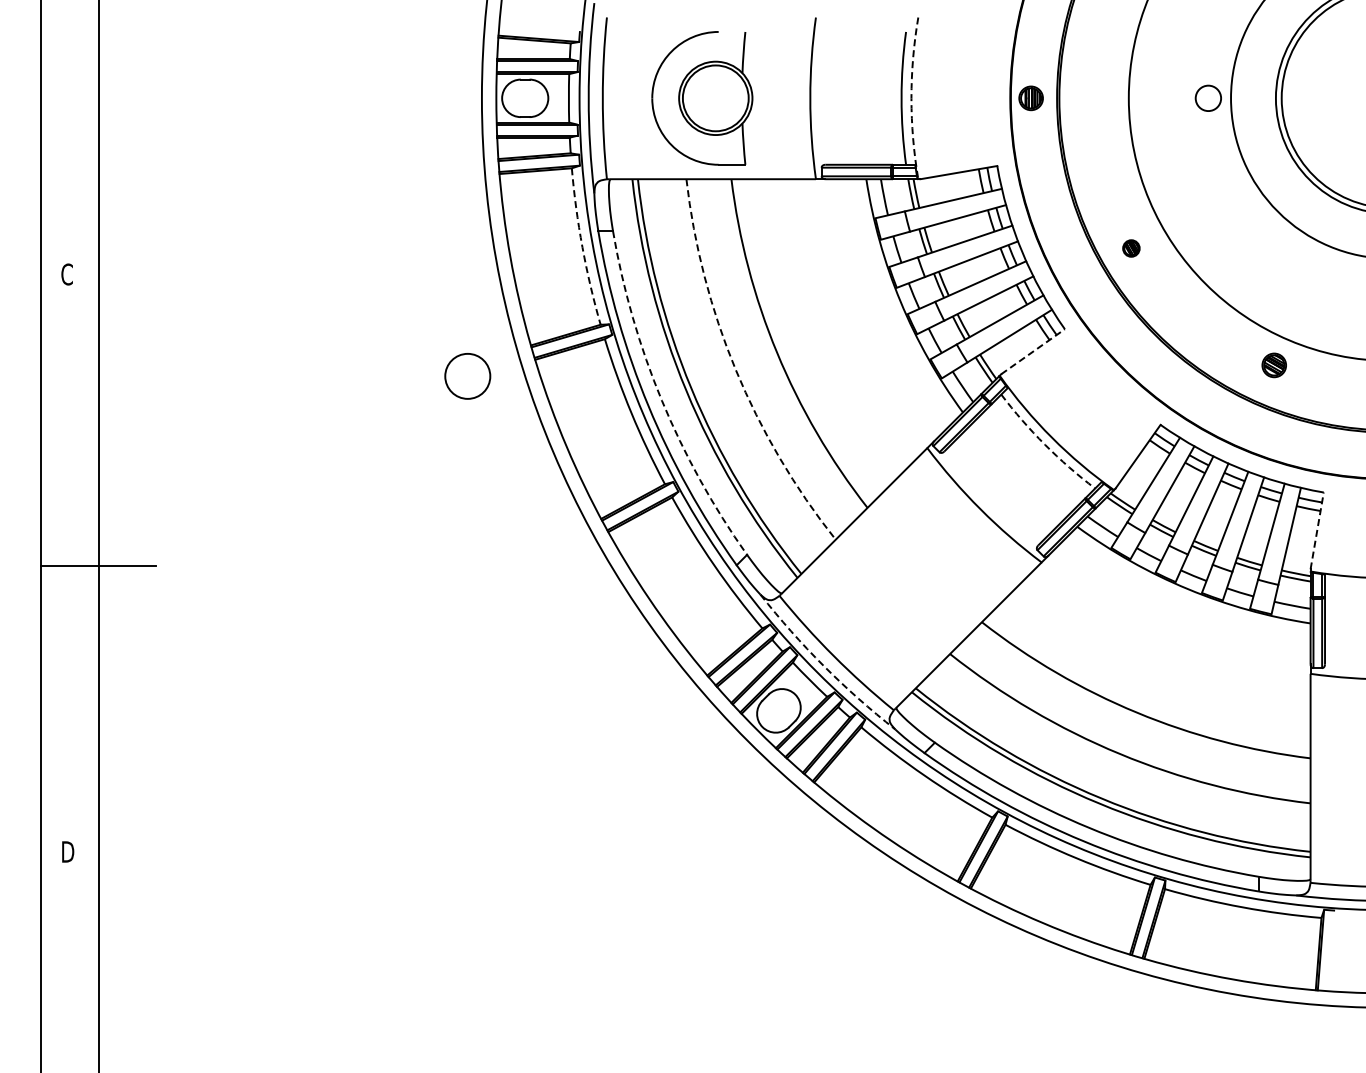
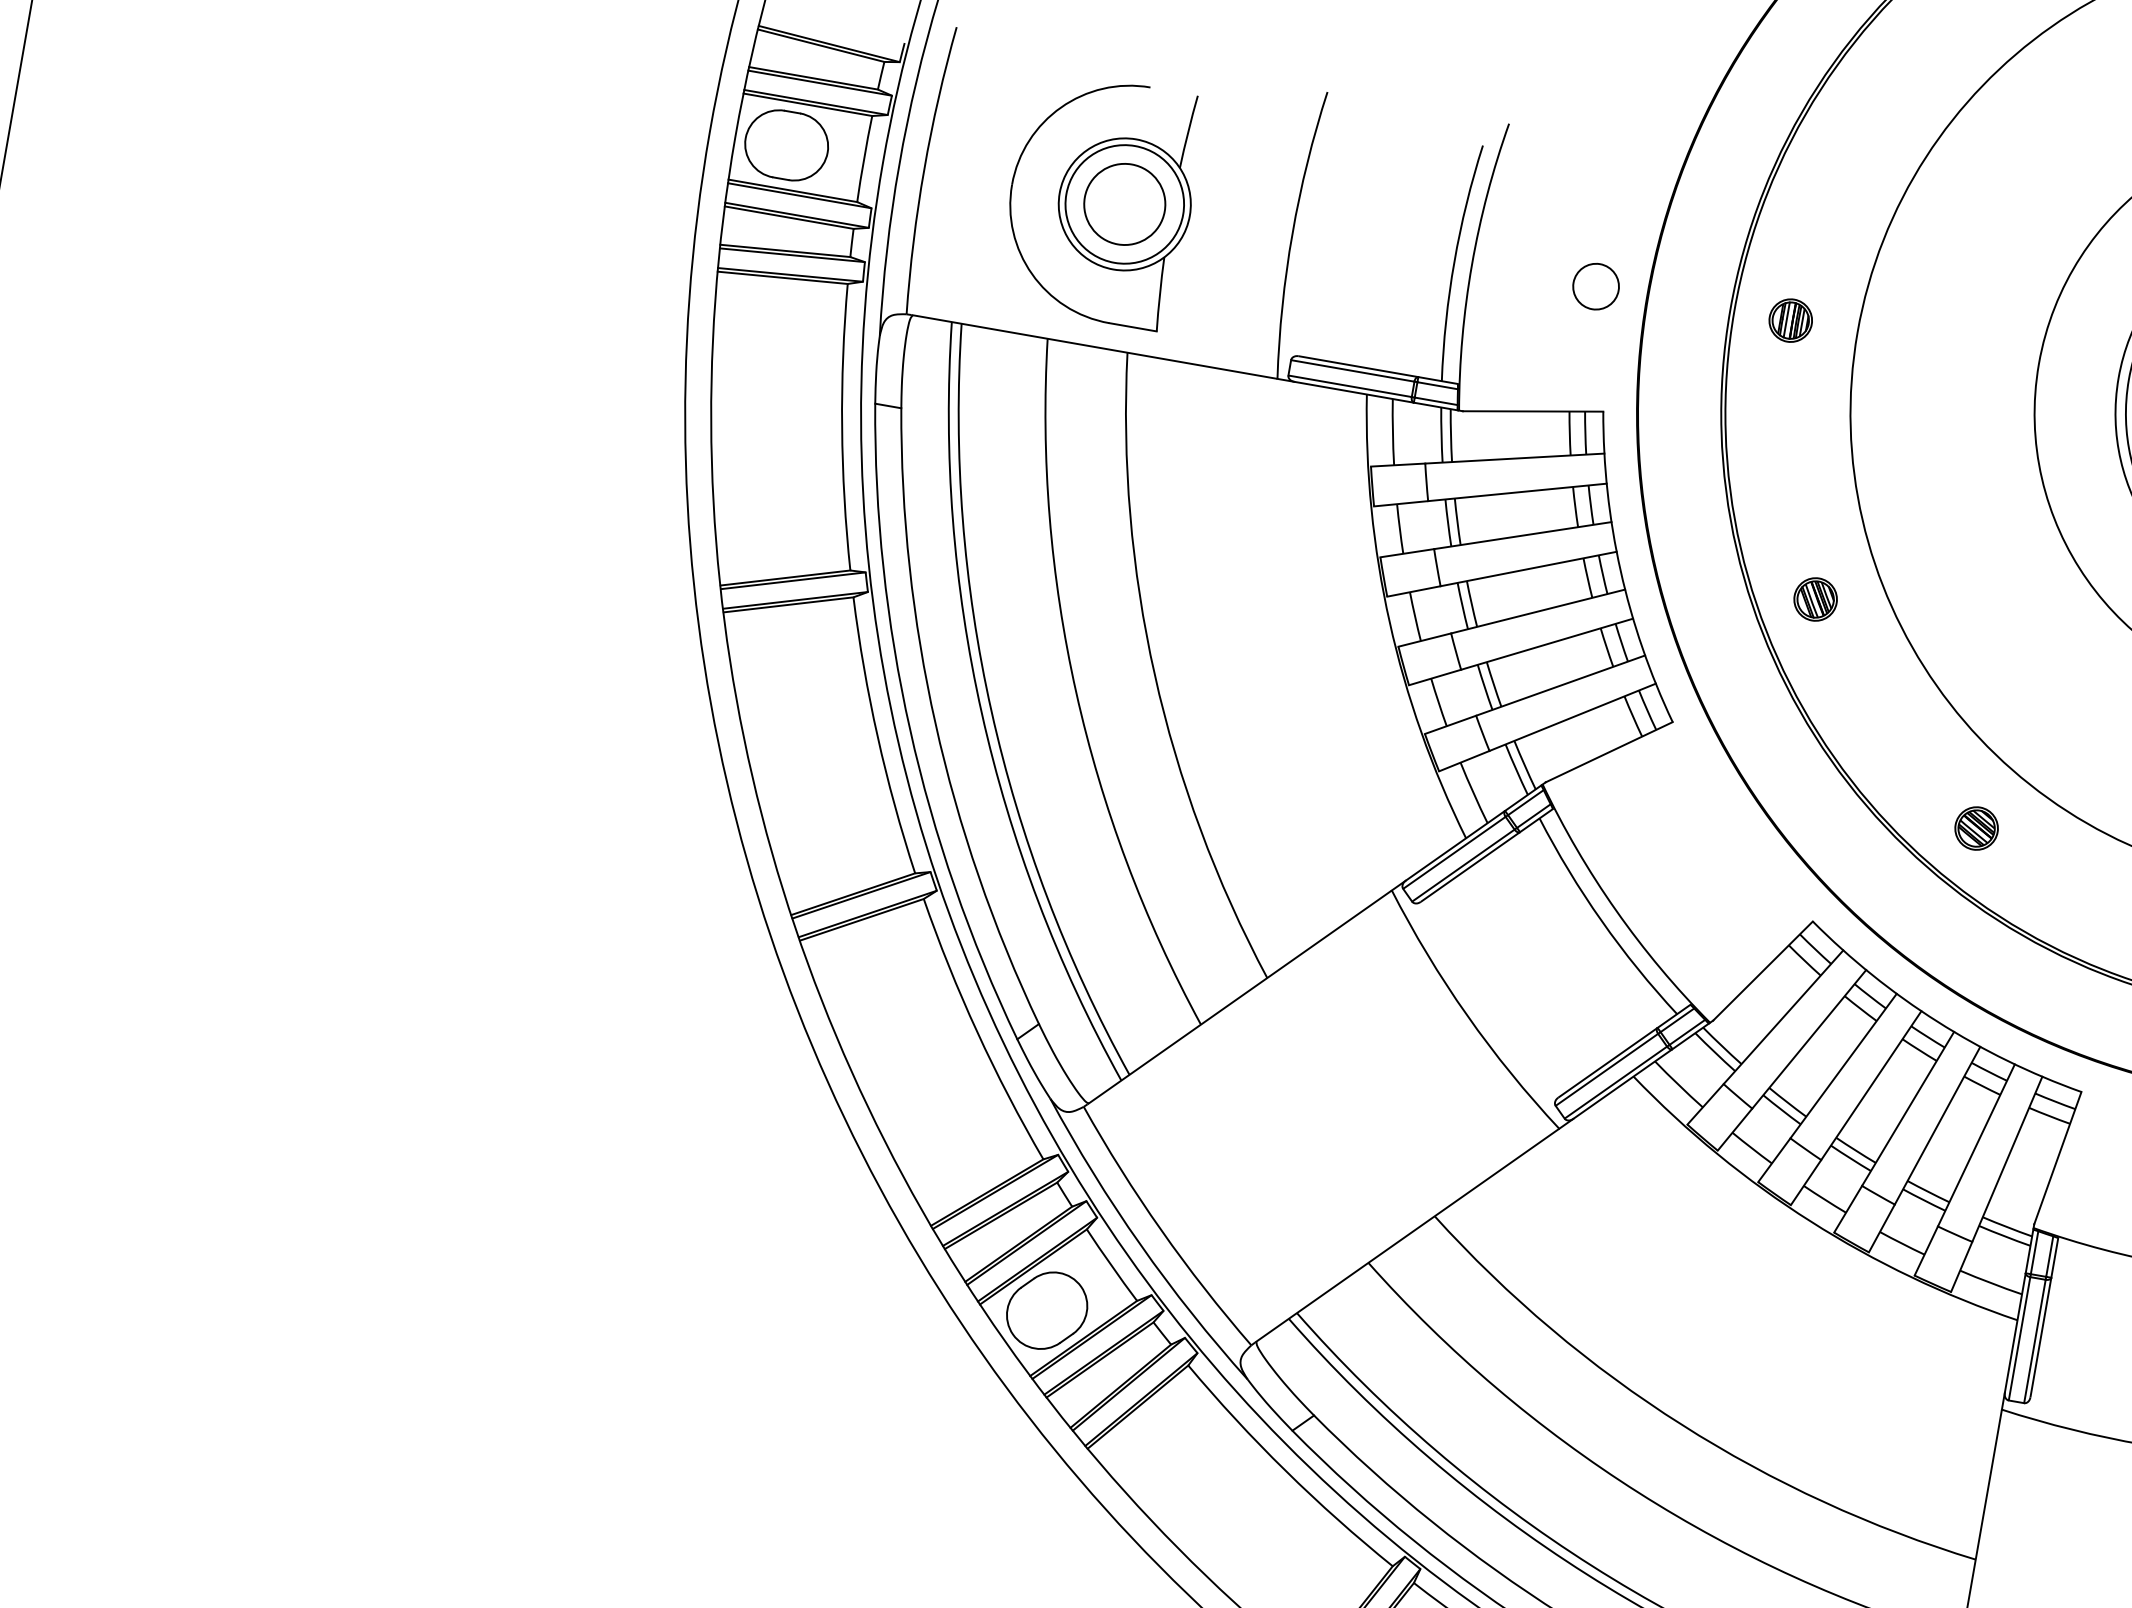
circle: (1207, 97) -> (1594, 284), moved
arc: (911, 98) -> (1471, 265), dashed -> solid
part: (1030, 98) -> (1789, 320), moved
arc: (582, 247) -> (842, 427), dashed -> solid
part: (1131, 248) -> (1815, 599), size x1.43
line: (1033, 351) -> (1610, 751), dashed -> solid
part: (1273, 365) -> (1975, 828), moved
arc: (735, 369) -> (1075, 691), dashed -> solid
circle: (467, 376) -> (1124, 204), moved
arc: (661, 400) -> (934, 723), dashed -> solid
arc: (1045, 444) -> (1602, 920), dashed -> solid
line: (1317, 530) -> (2058, 1157), dashed -> solid
arc: (823, 666) -> (1139, 1245), dashed -> solid

